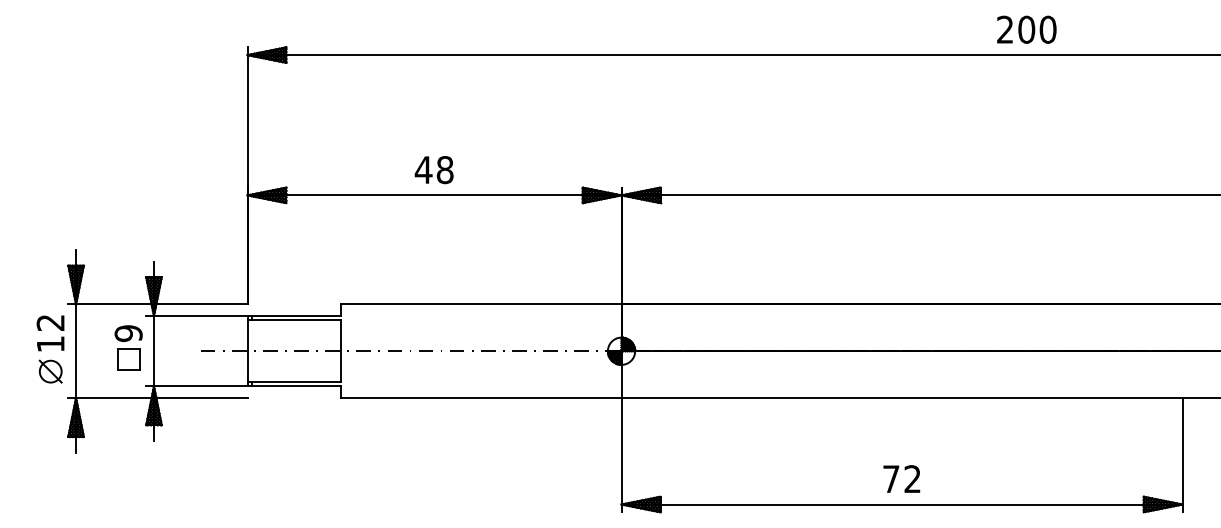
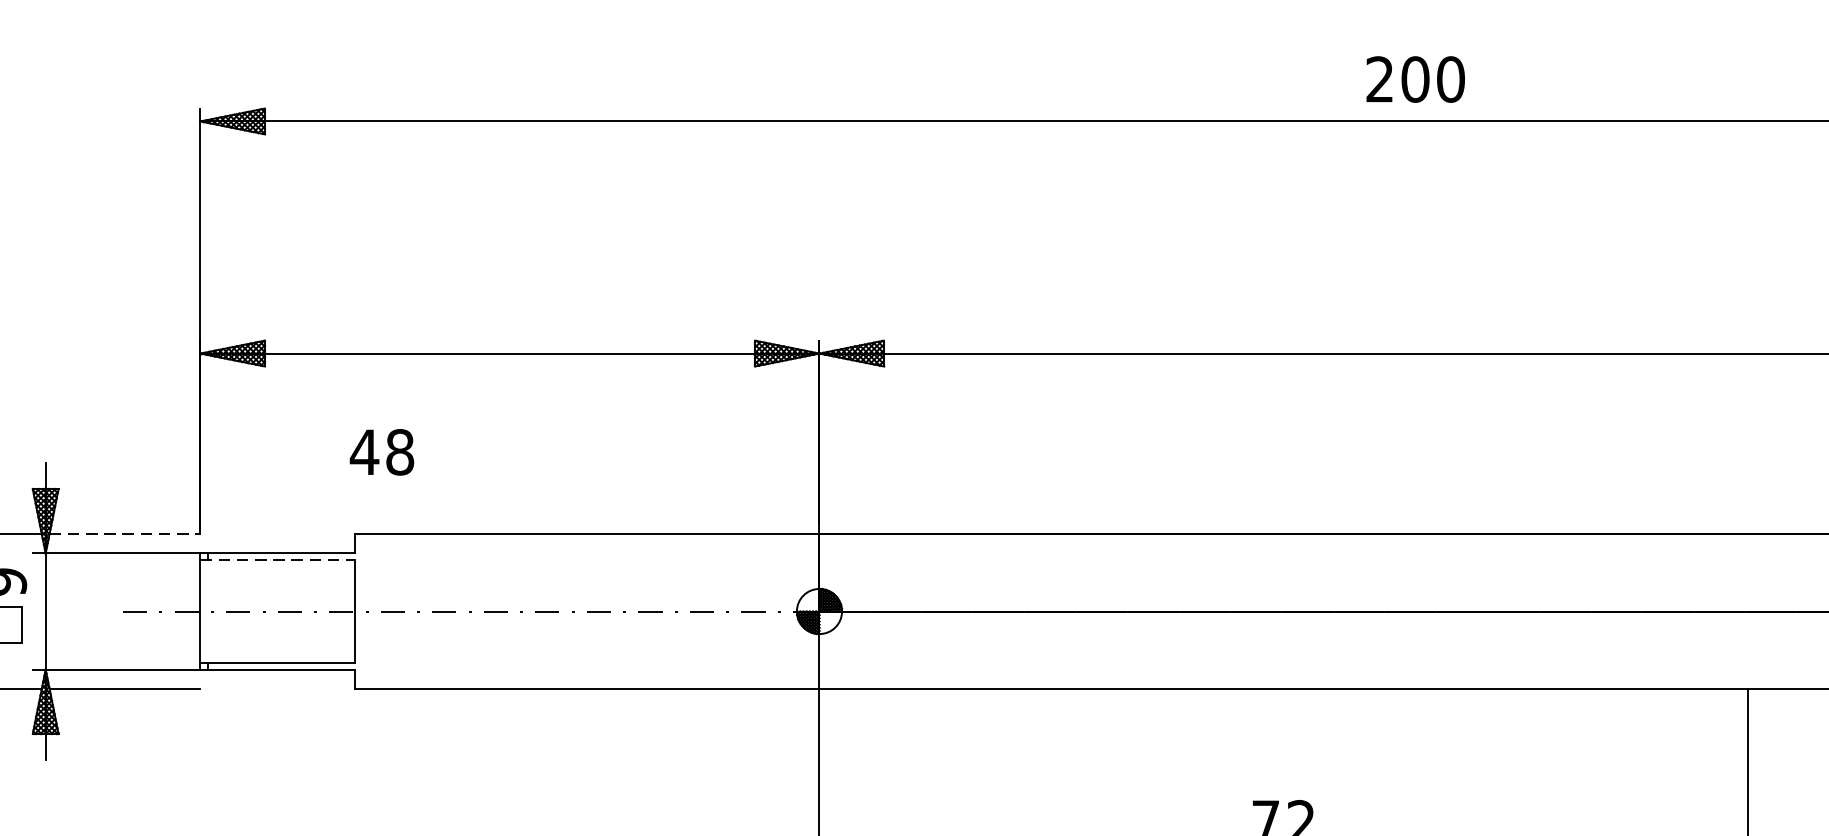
text: (1026, 29) -> (1415, 79), moved
text: (433, 170) -> (380, 453), moved
line: (201, 304) -> (124, 534), solid -> dashed
line: (294, 320) -> (278, 560), solid -> dashed

